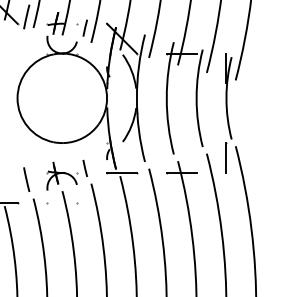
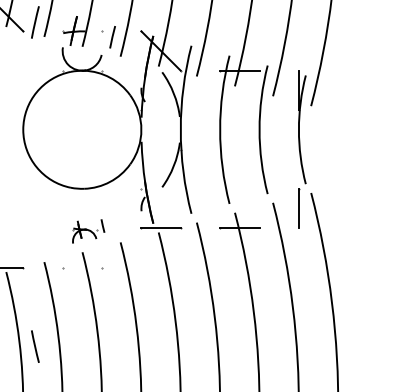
part: (66, 175) -> (87, 231), size x0.6
line: (26, 179) -> (35, 346), moved

